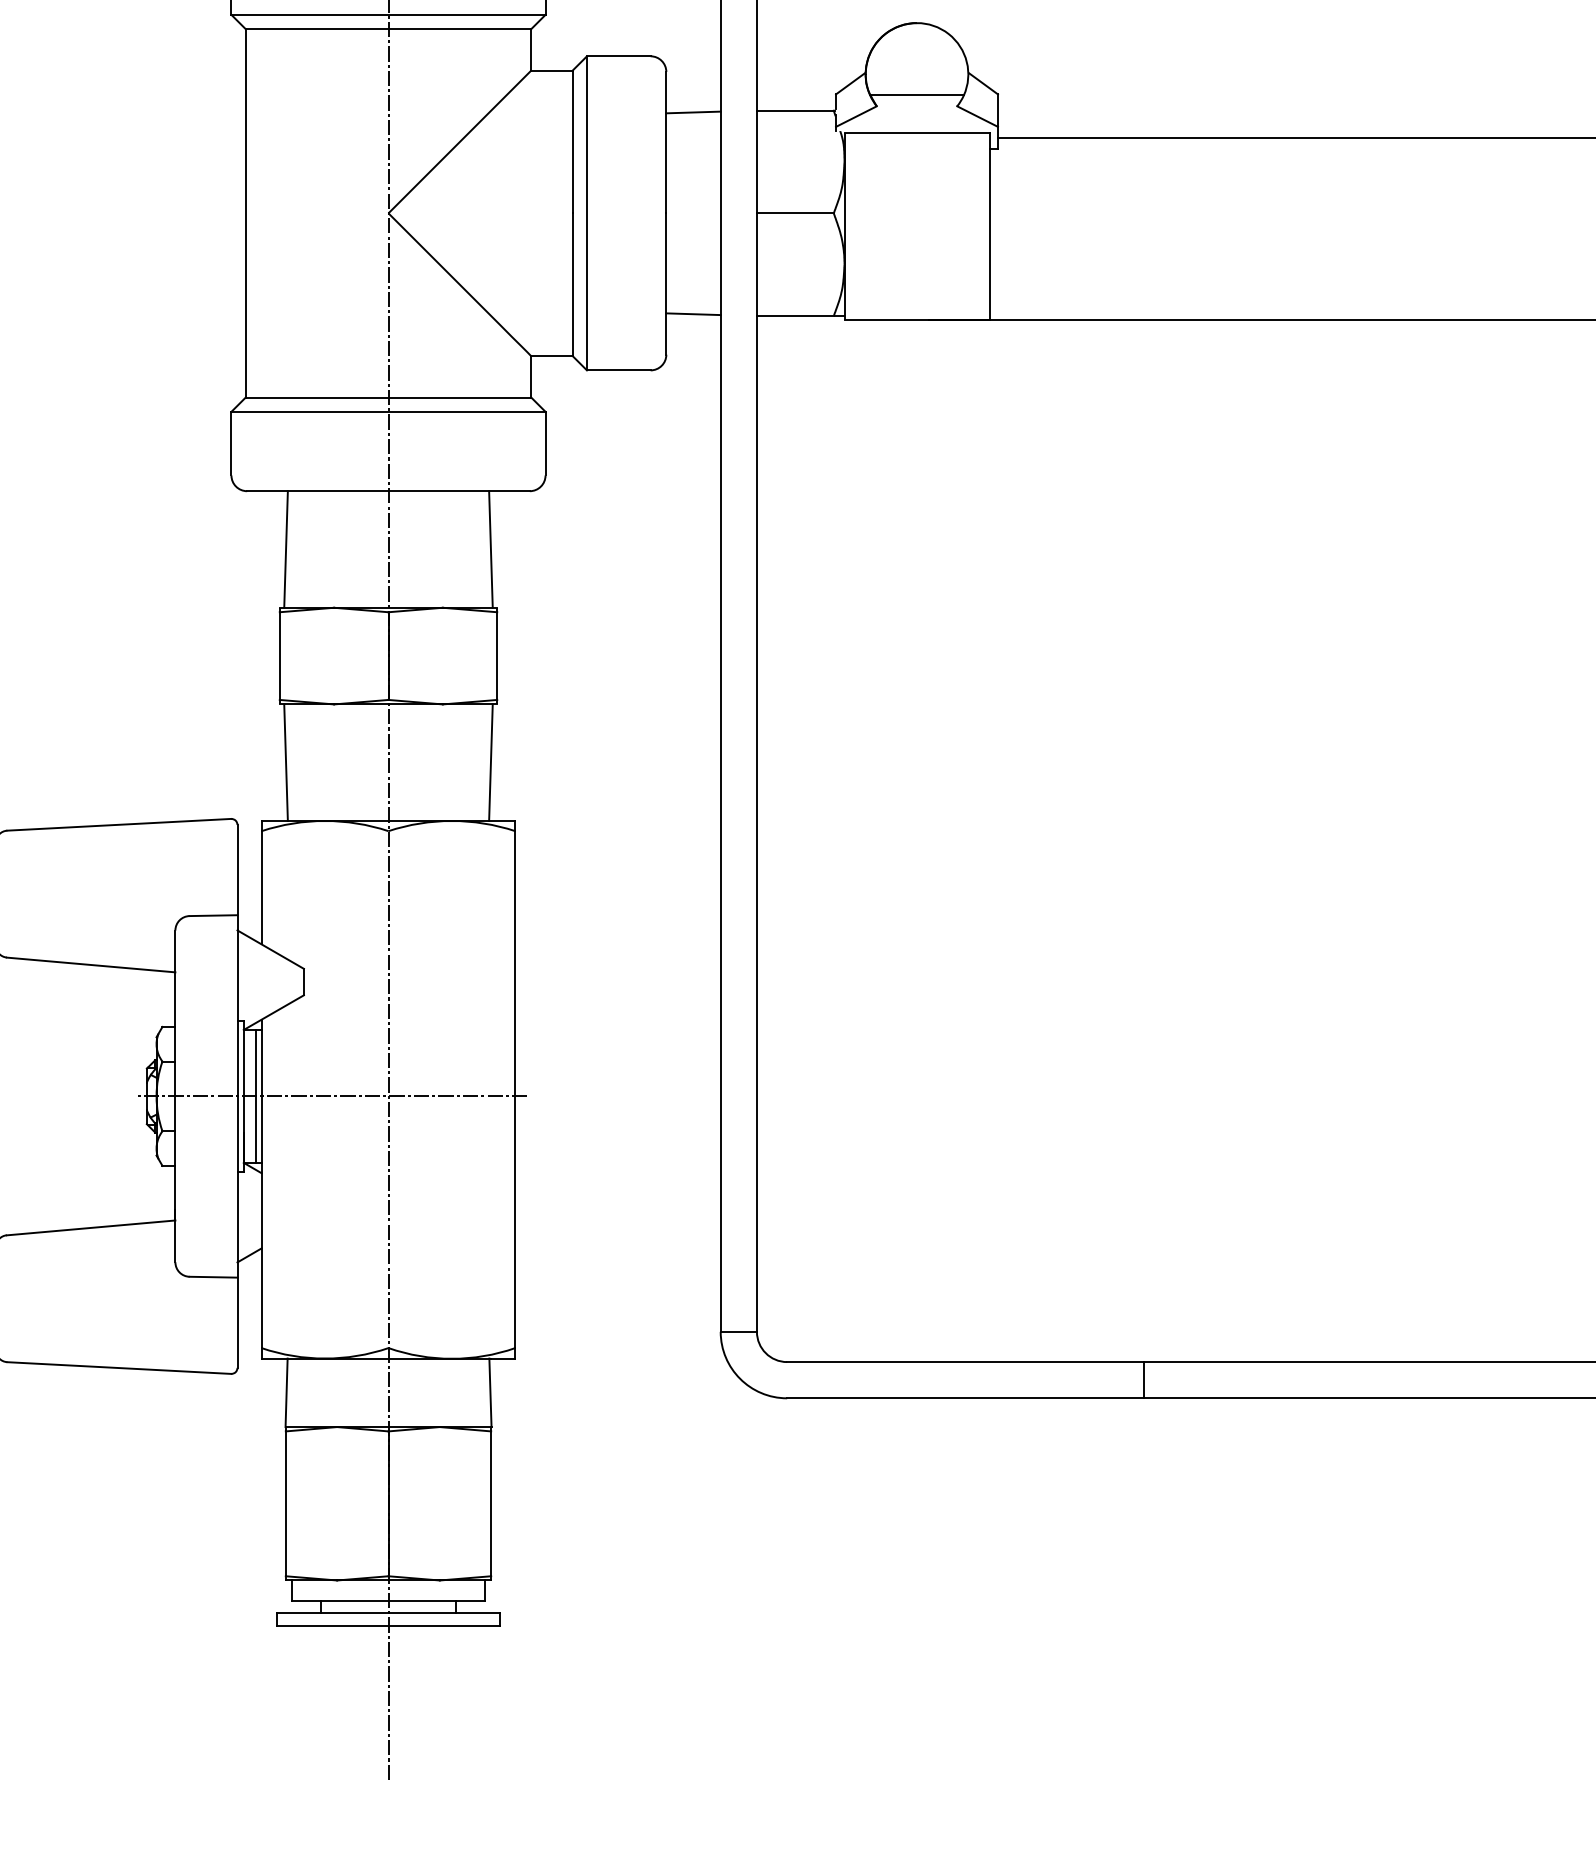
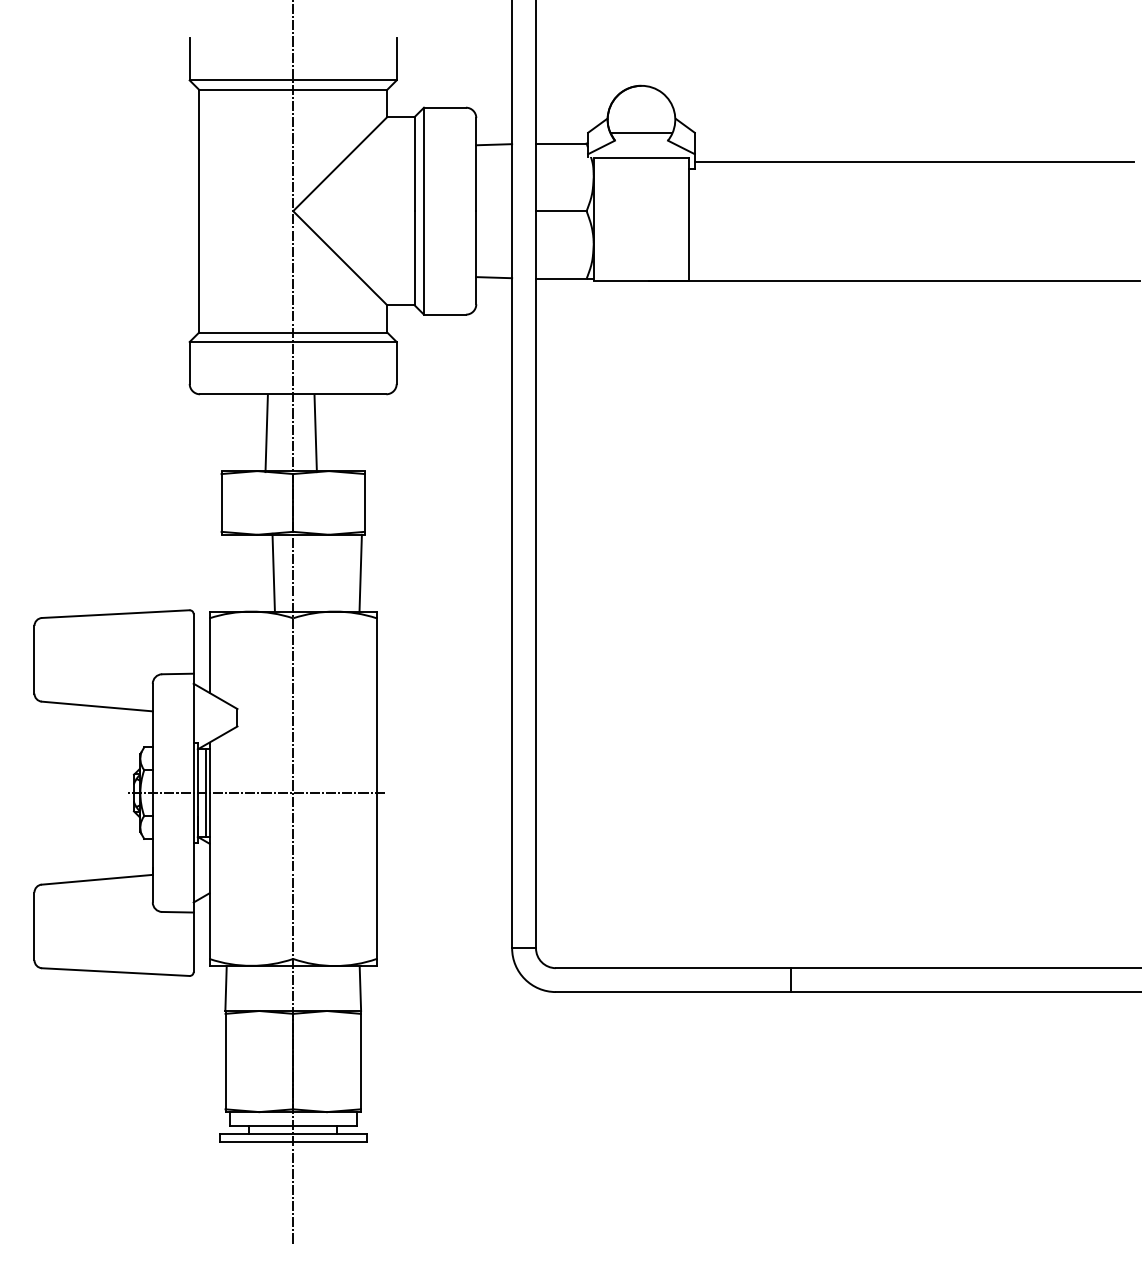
line: (285, 549) -> (266, 433), moved
line: (490, 549) -> (315, 433), moved
line: (285, 761) -> (273, 571), moved

